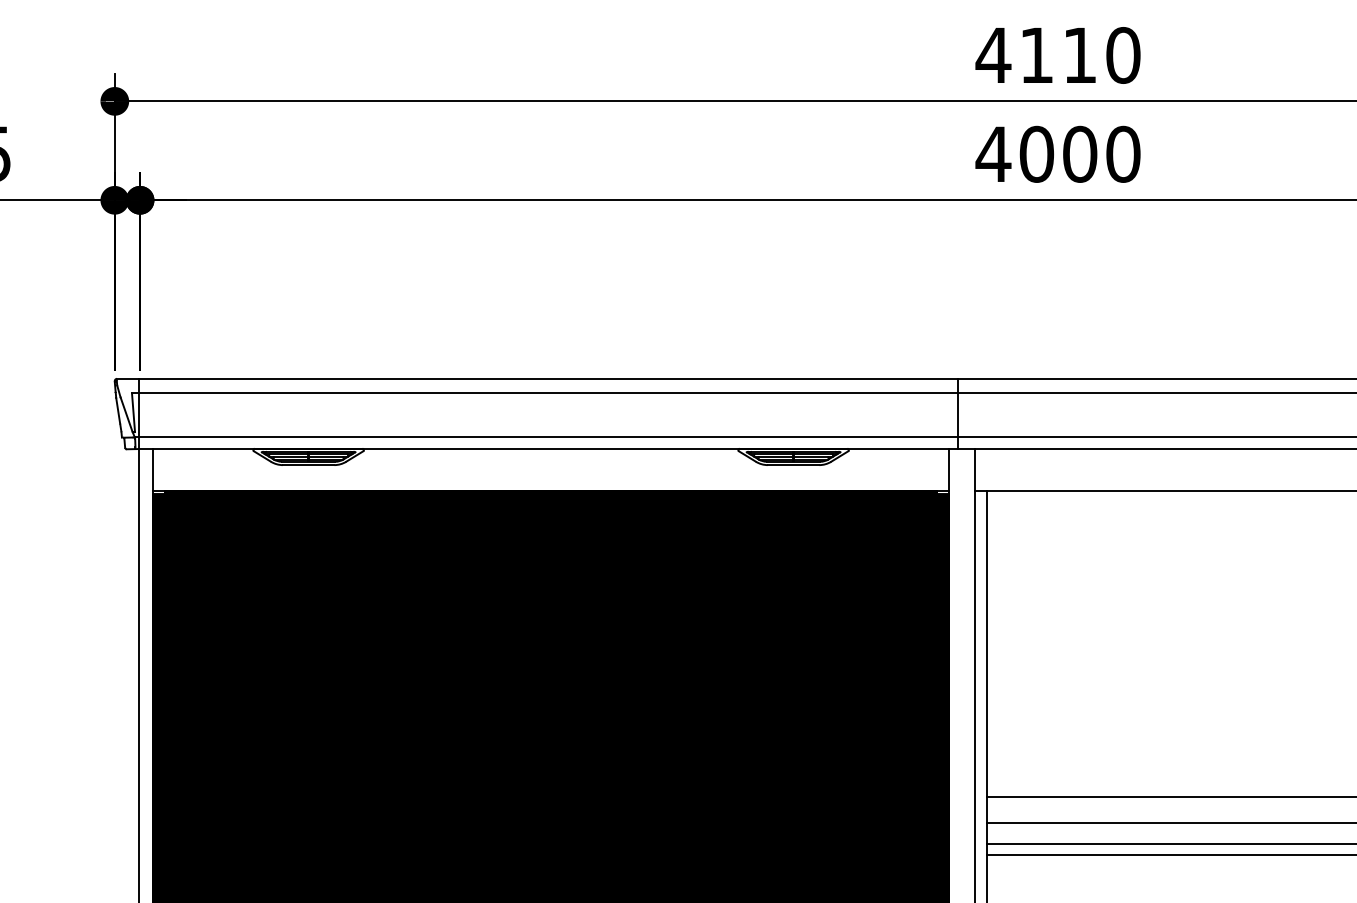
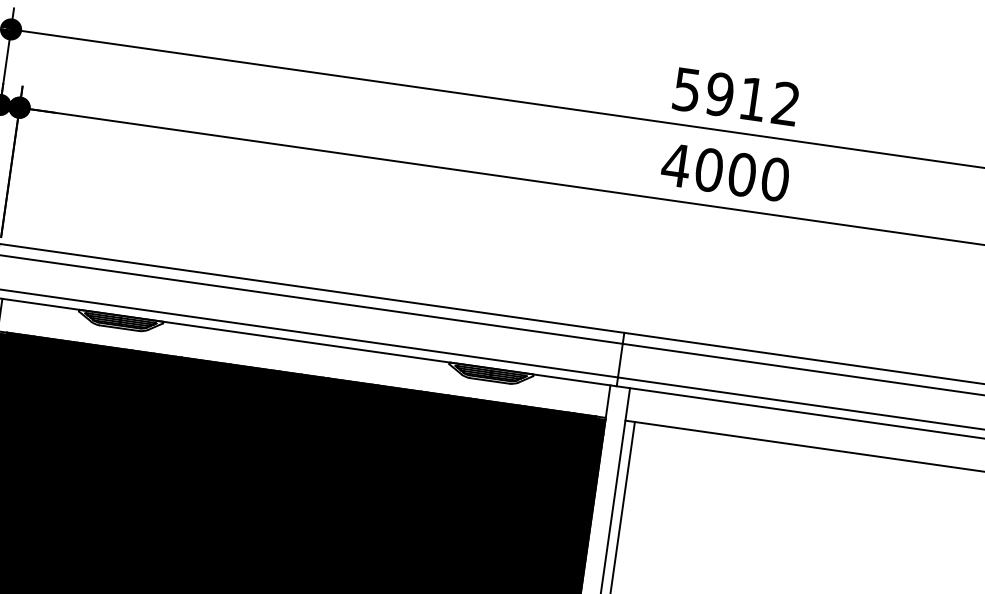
text: (1057, 55) -> (735, 96), 4110 -> 5912

